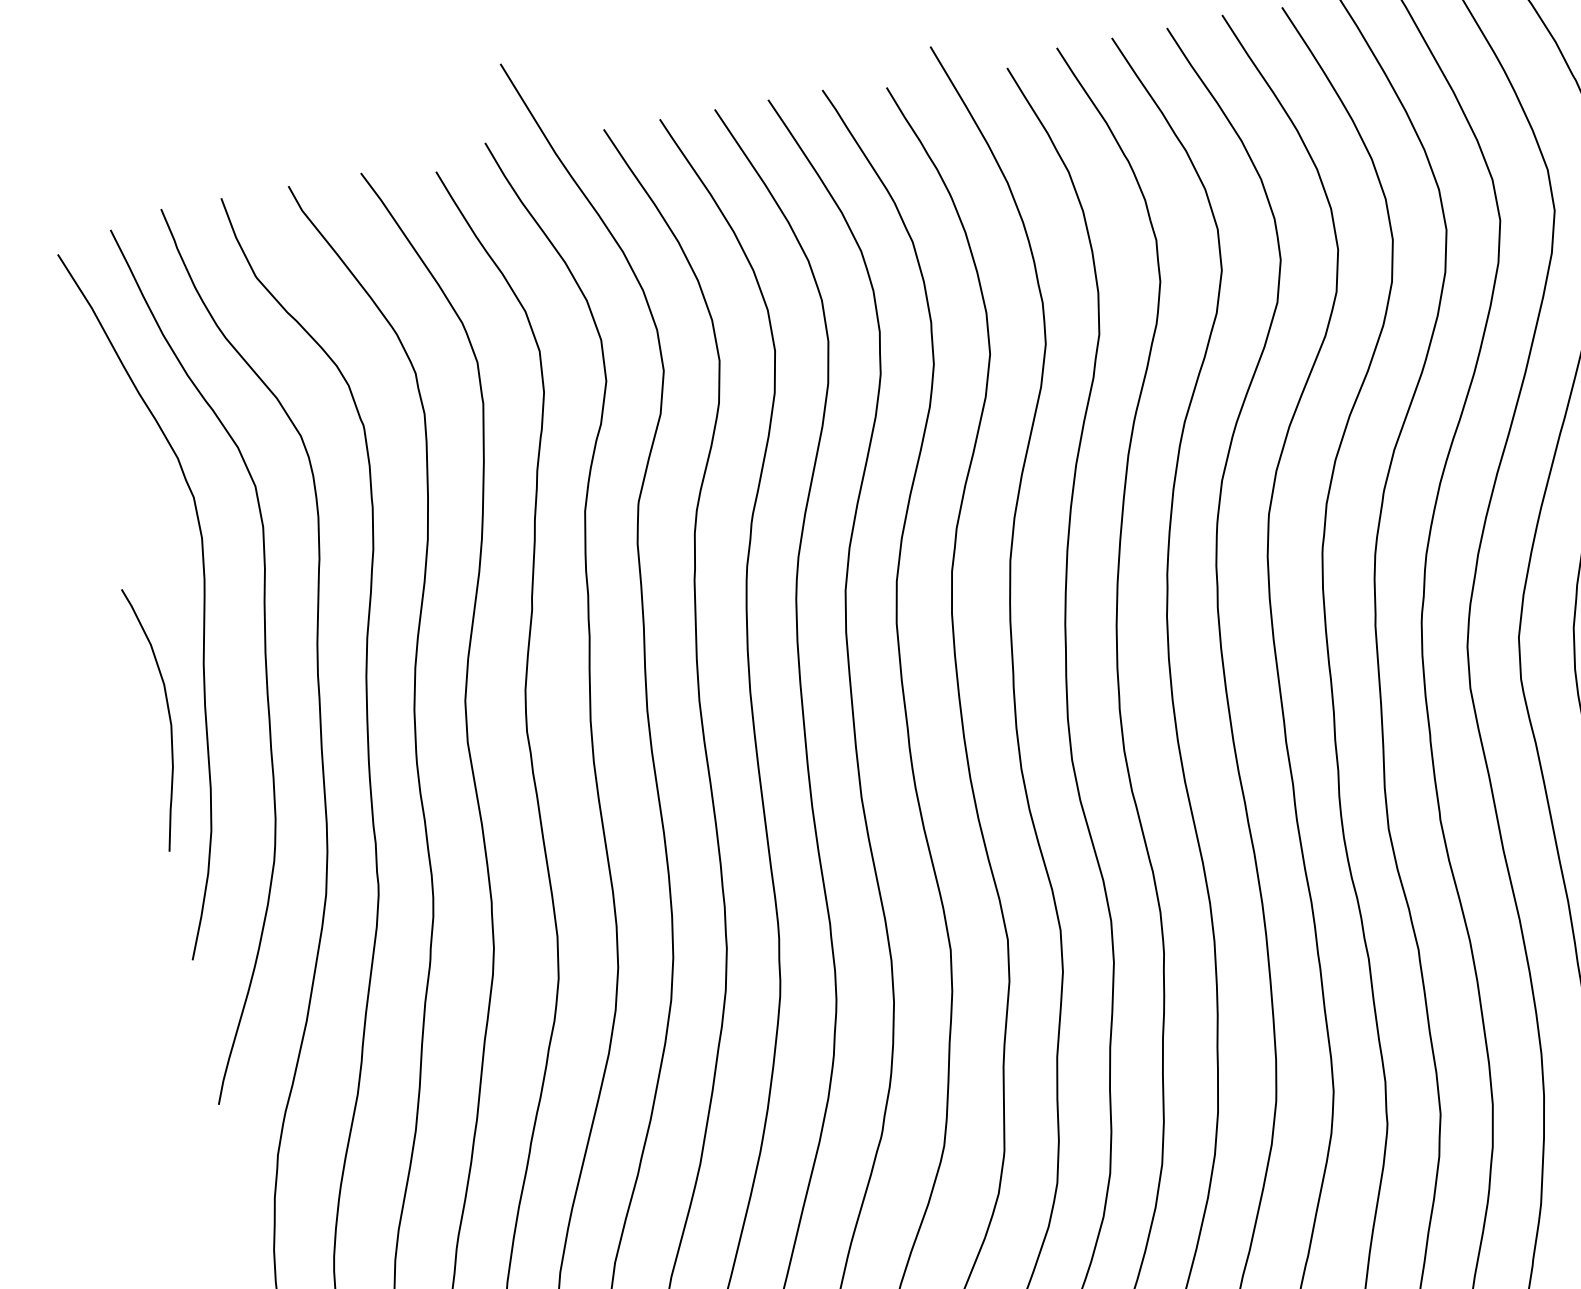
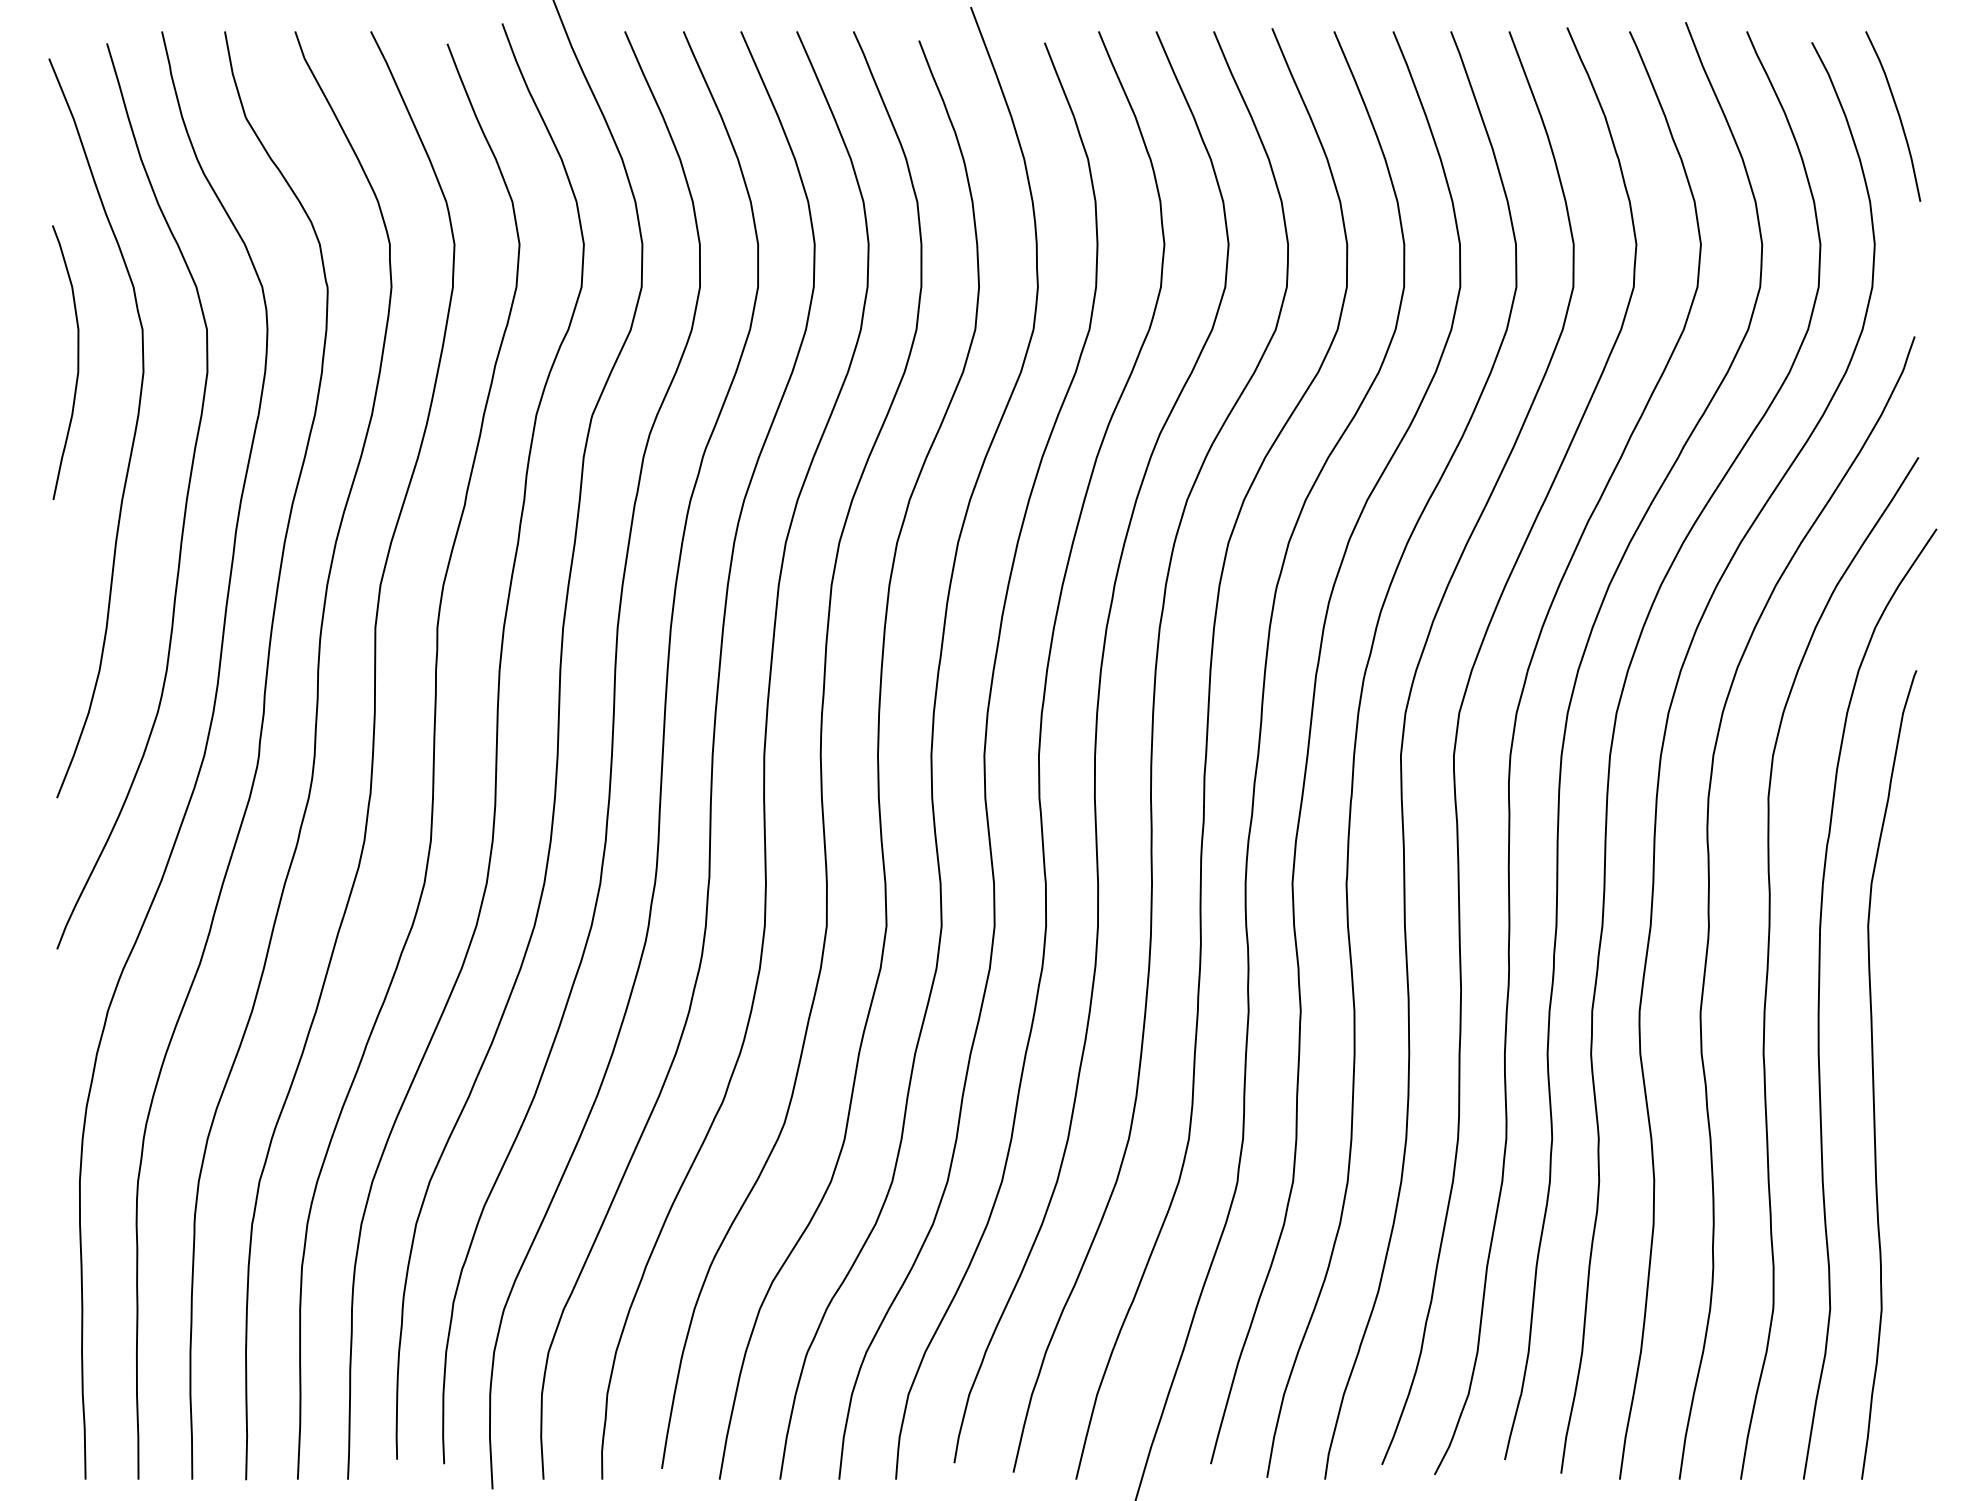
curve: (168, 716) -> (77, 362), moved

